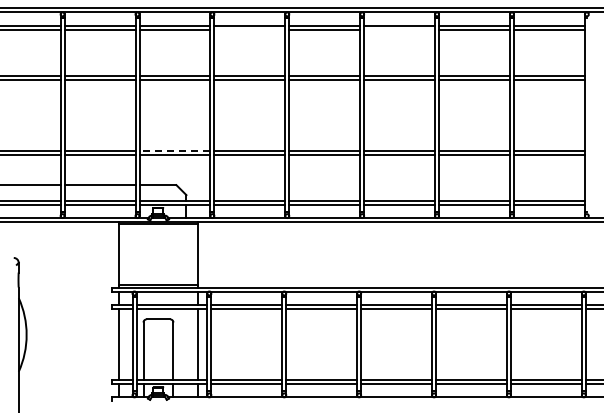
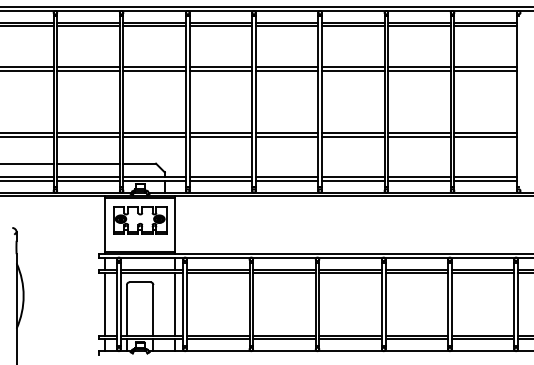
line: (249, 29) -> (220, 26), added
line: (399, 29) -> (353, 26), added
line: (174, 150) -> (154, 133), dashed -> solid
part: (158, 248) -> (140, 219), added

